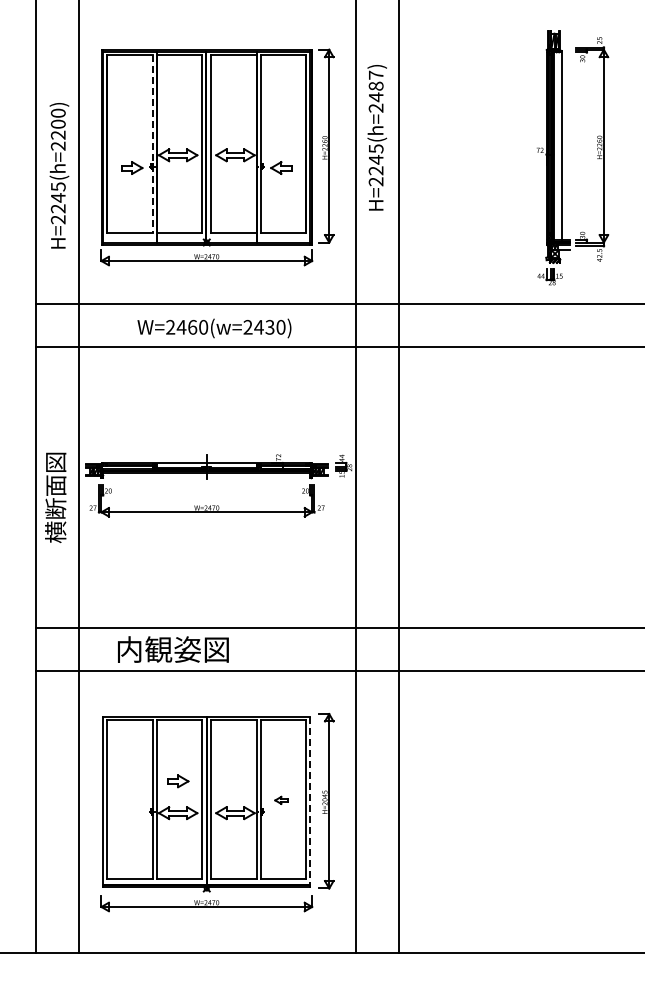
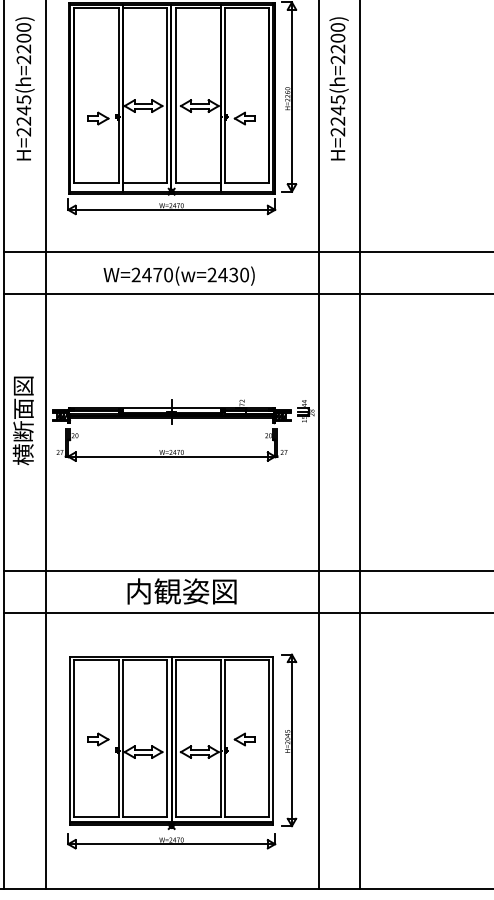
text: (375, 86) -> (337, 38), H=2245(h=2487) -> H=2245(h=2200)
line: (152, 144) -> (118, 95), dashed -> solid
text: (59, 175) -> (25, 88), moved
text: (192, 326) -> (157, 274), W=2460(w=2430) -> W=2470(w=2430)
text: (55, 497) -> (23, 420), moved
text: (173, 649) -> (182, 591), moved
part: (178, 781) -> (98, 739), moved
part: (281, 800) -> (245, 739), size x1.67
line: (310, 801) -> (273, 740), dashed -> solid

